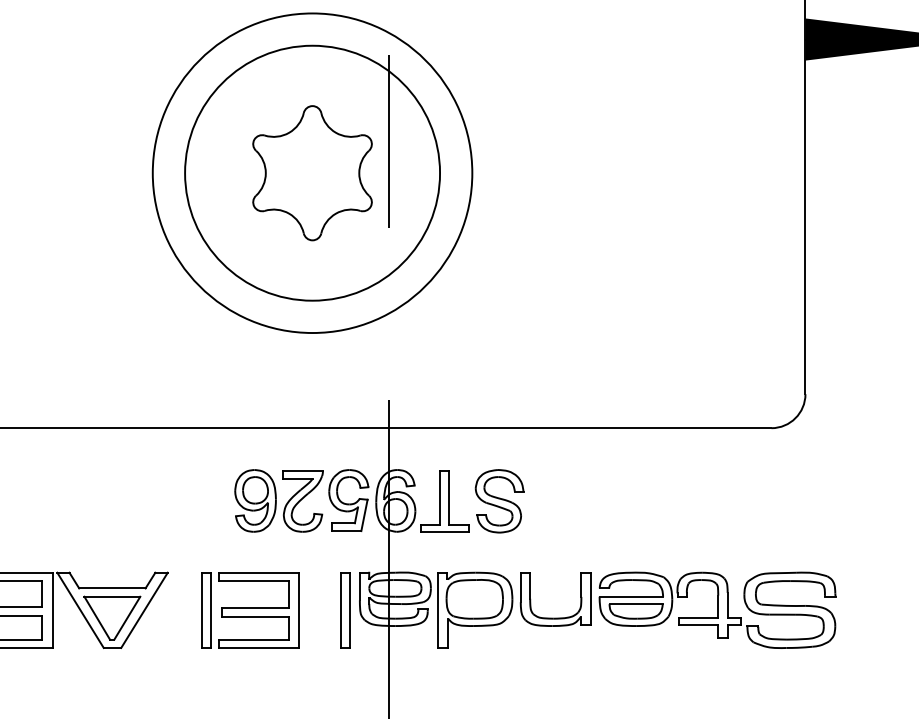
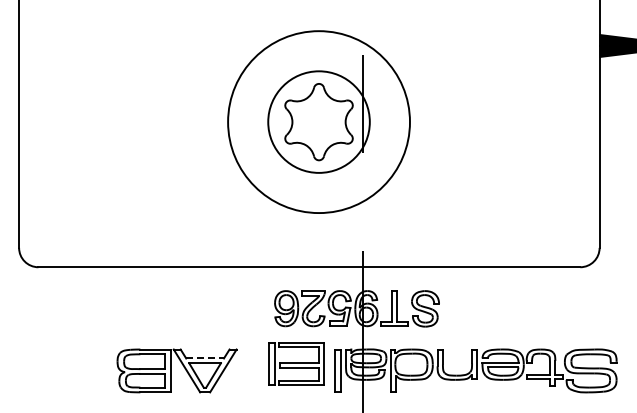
circle: (311, 172) -> (318, 121), size x0.7
line: (113, 588) -> (205, 358), solid -> dashed
part: (250, 609) -> (296, 363), moved

